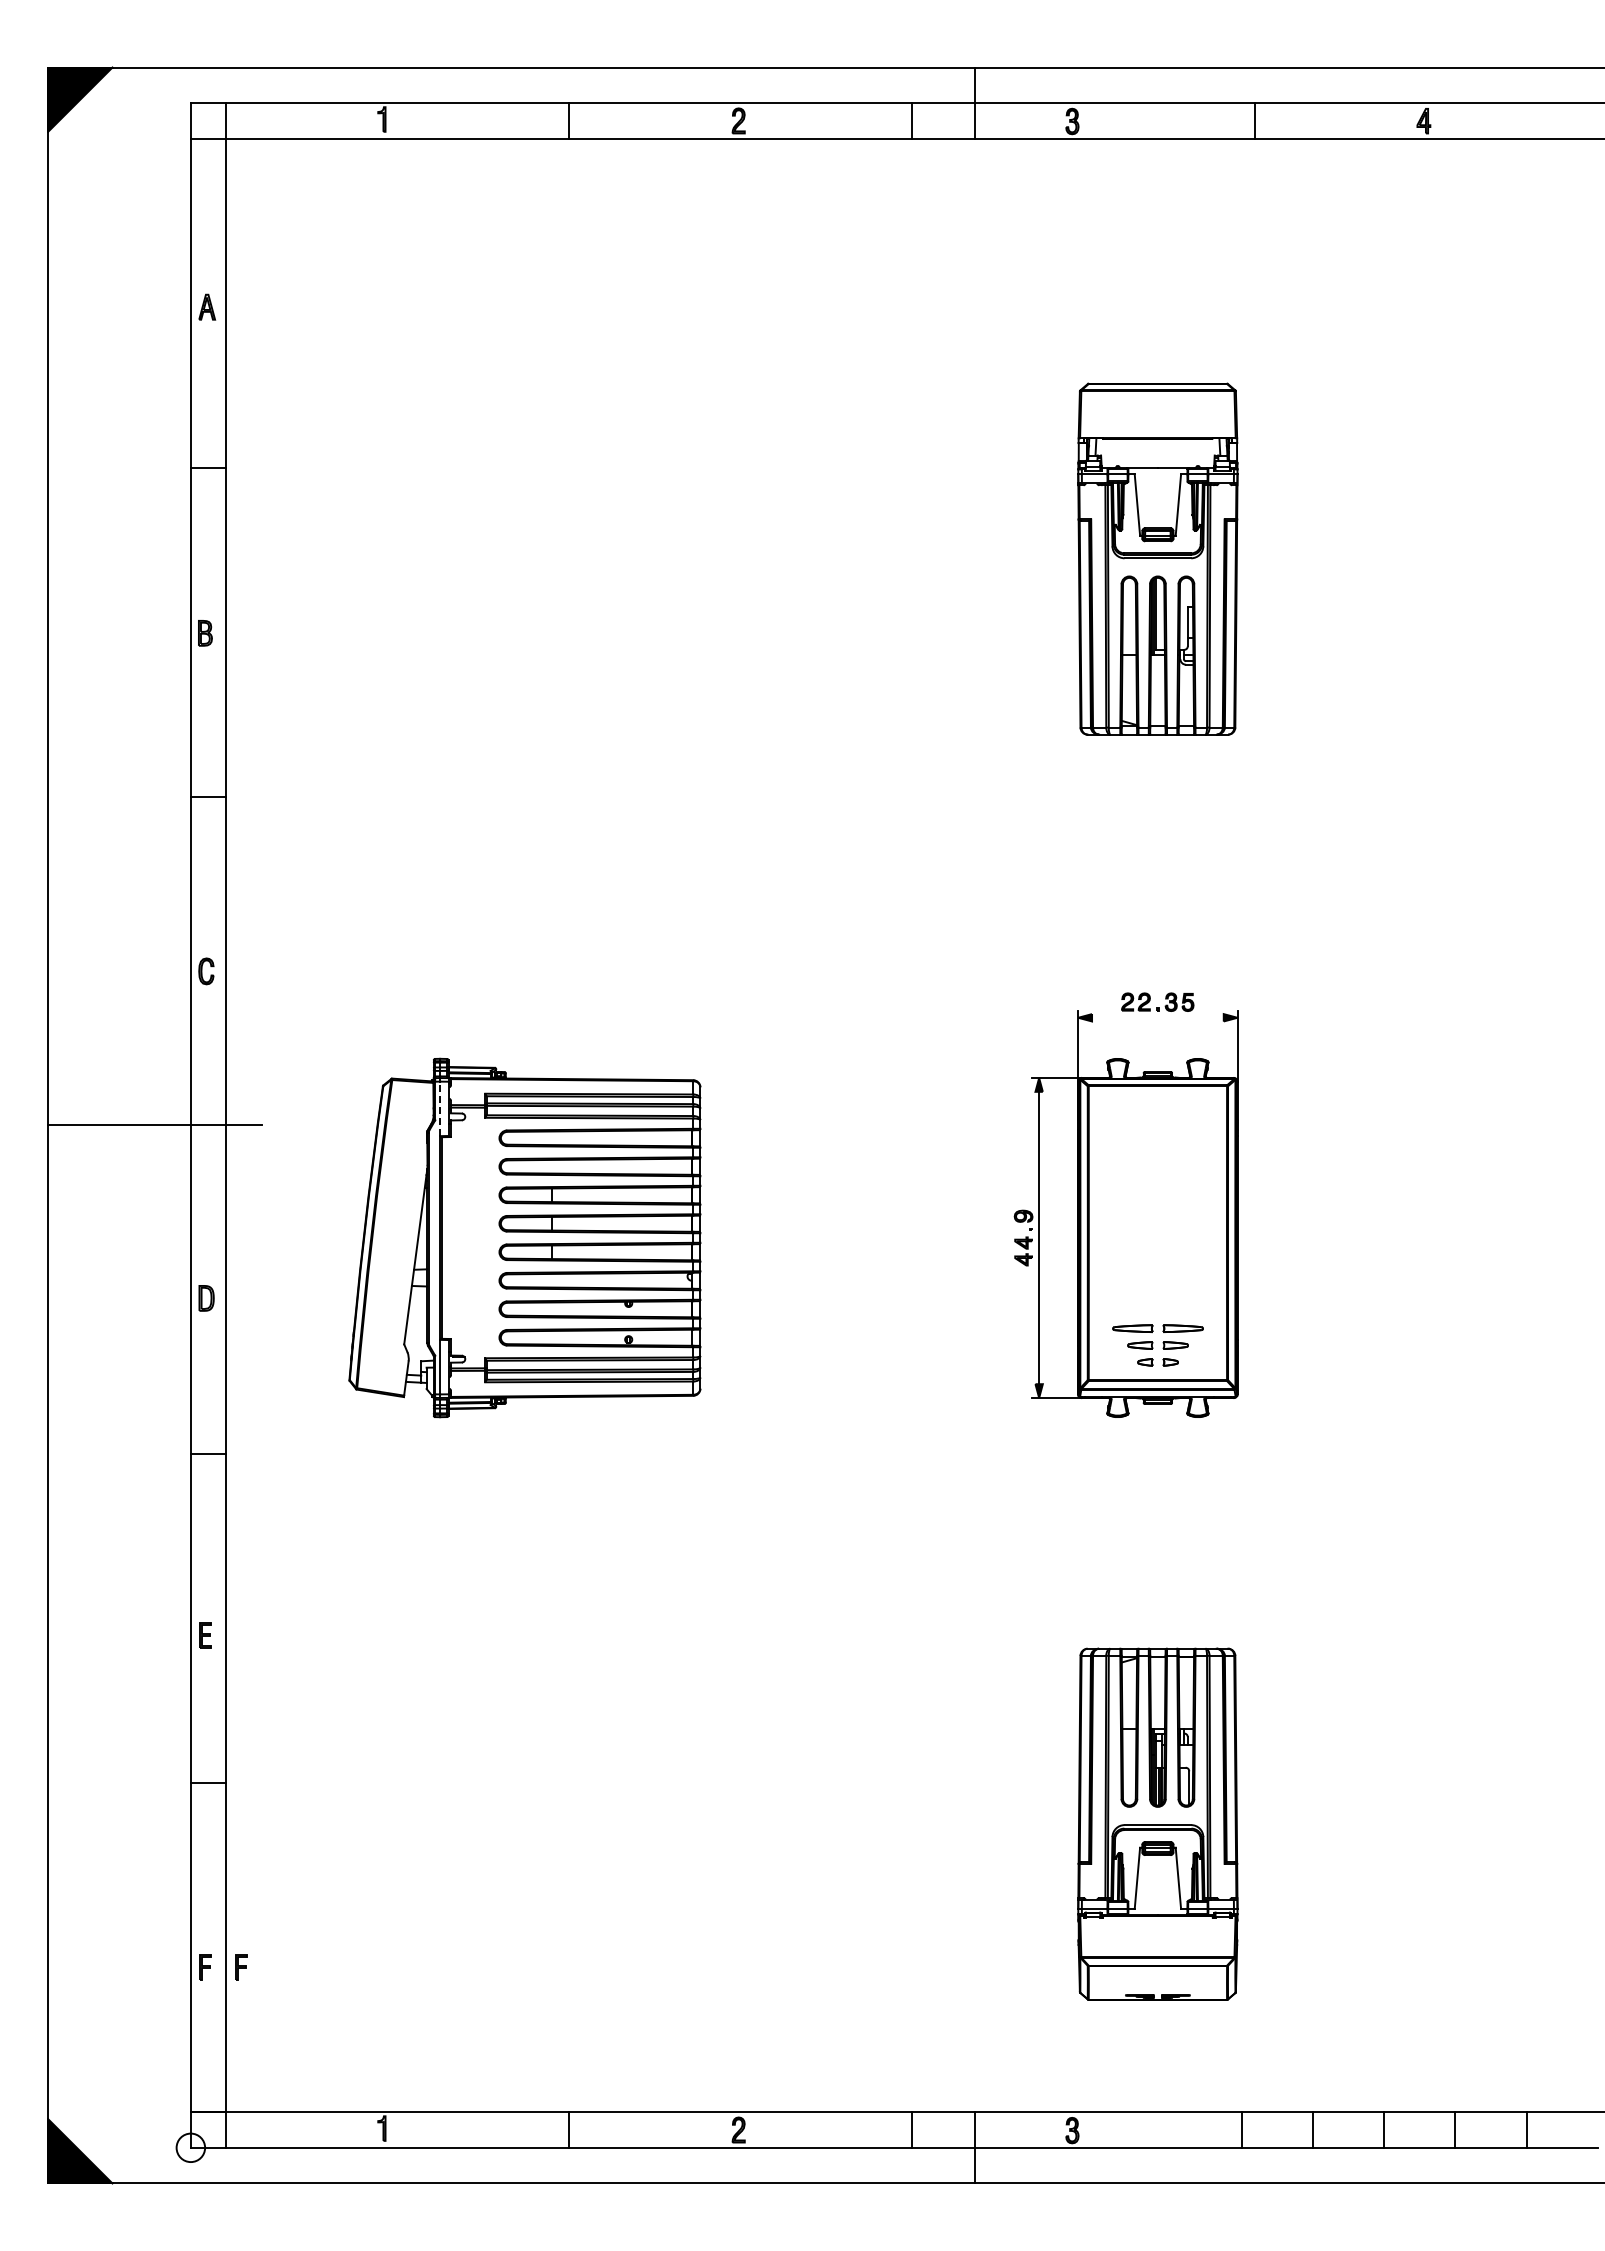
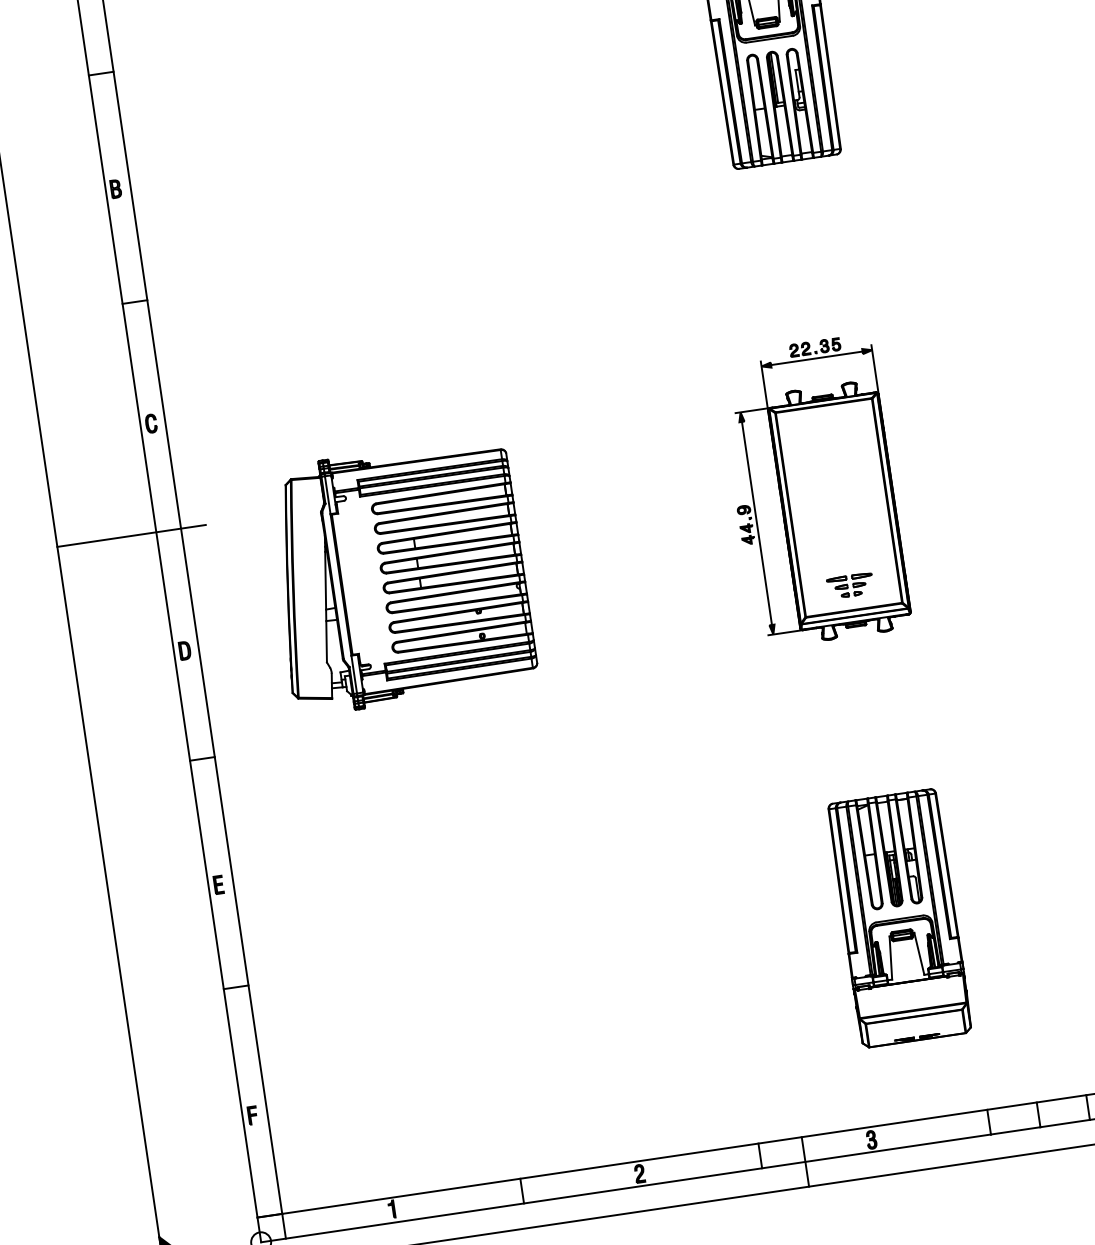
line: (1157, 1017) -> (816, 358), added
line: (440, 1108) -> (327, 494), dashed -> solid
part: (1157, 1345) -> (850, 585), size x0.71
part: (241, 1967) -> (277, 1111), removed

